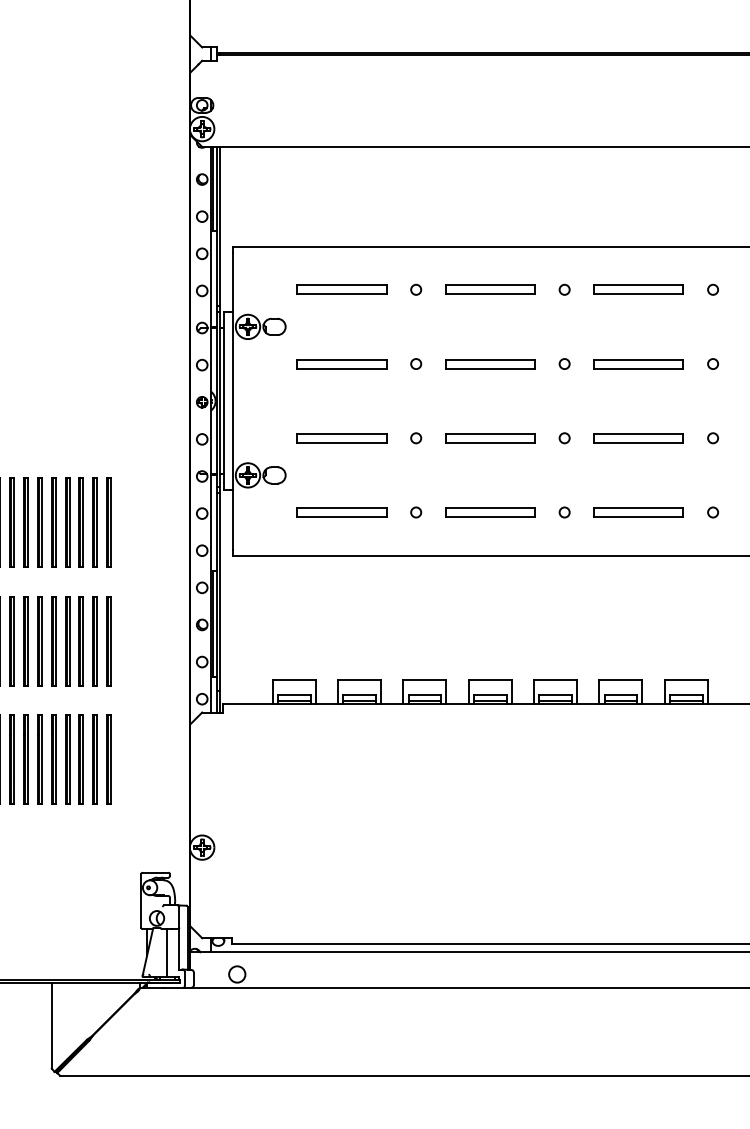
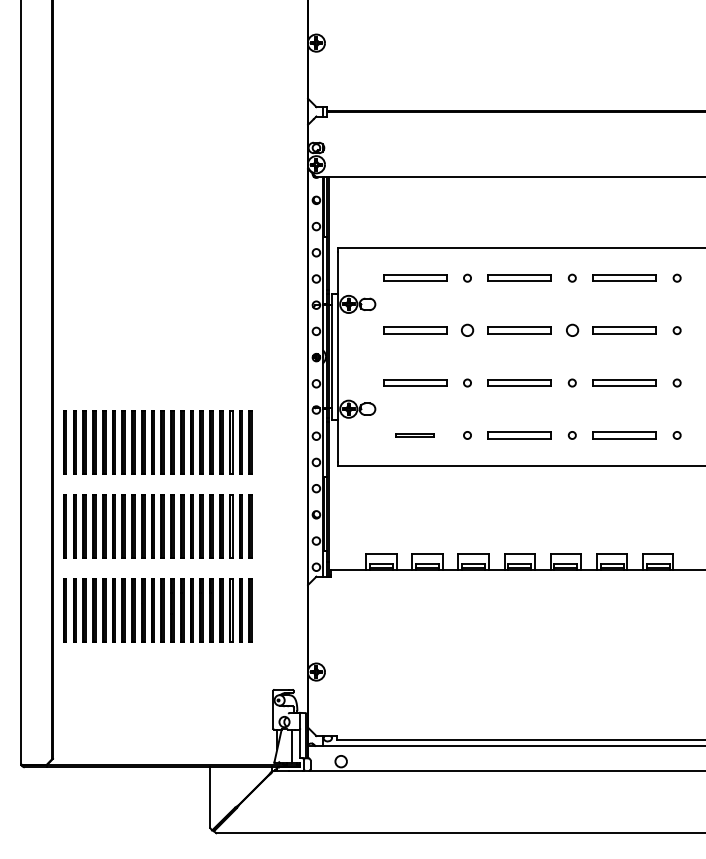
circle: (416, 363) -> (467, 330), size x1.6
circle: (563, 363) -> (571, 330), size x1.6
part: (342, 512) -> (415, 435), size x0.6

